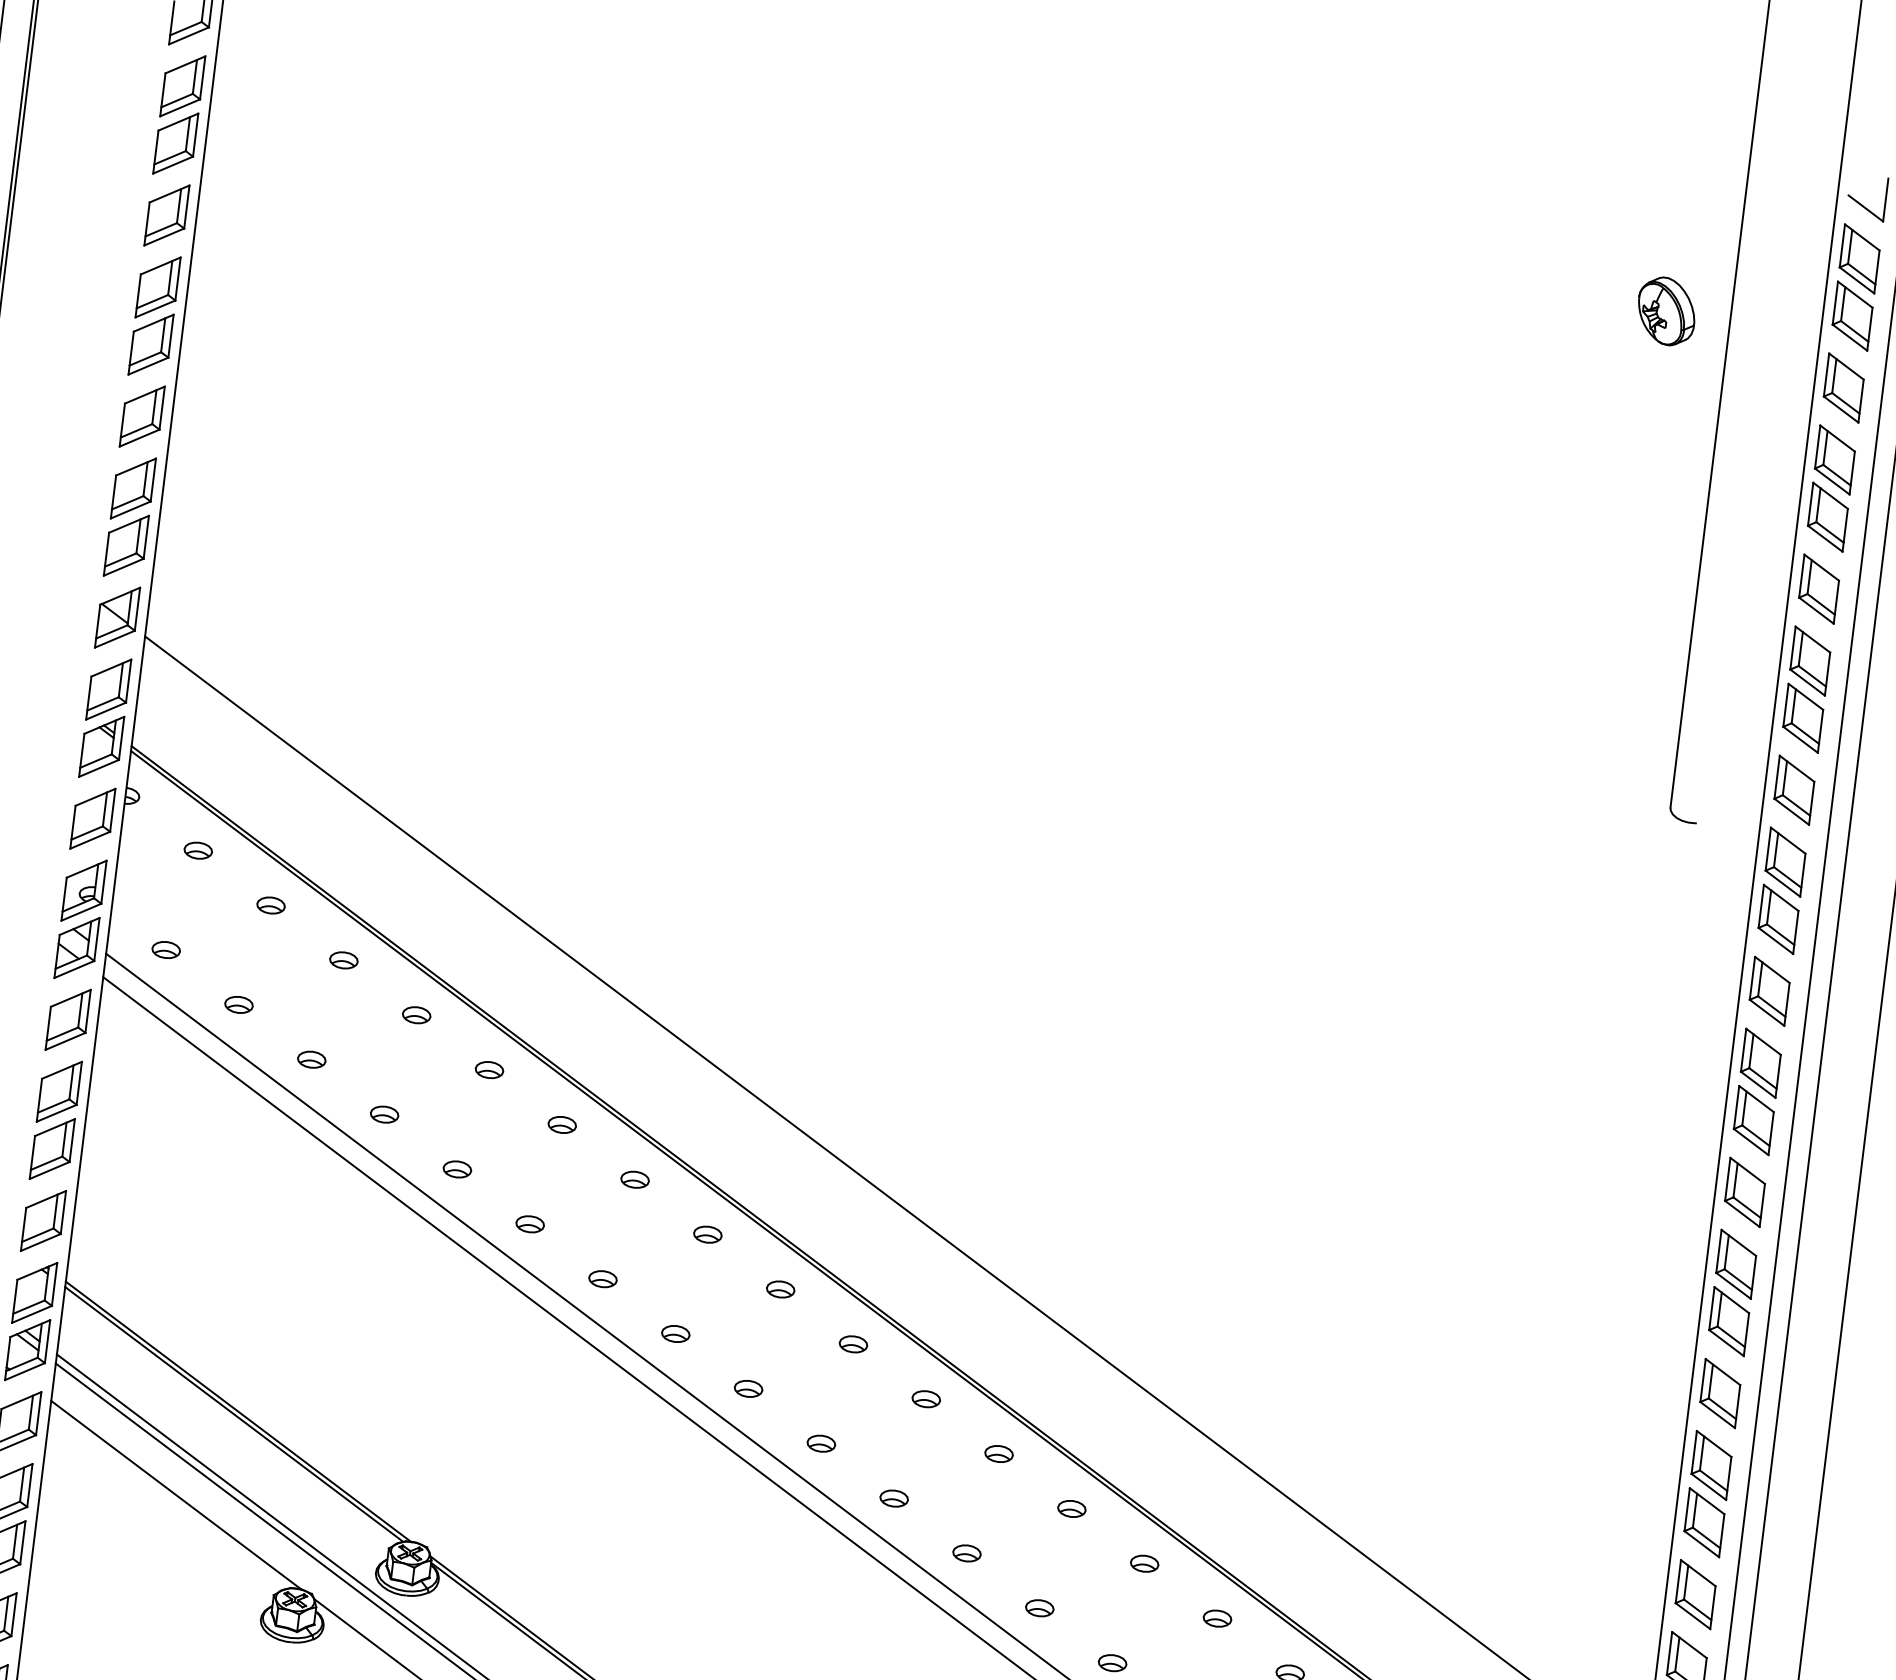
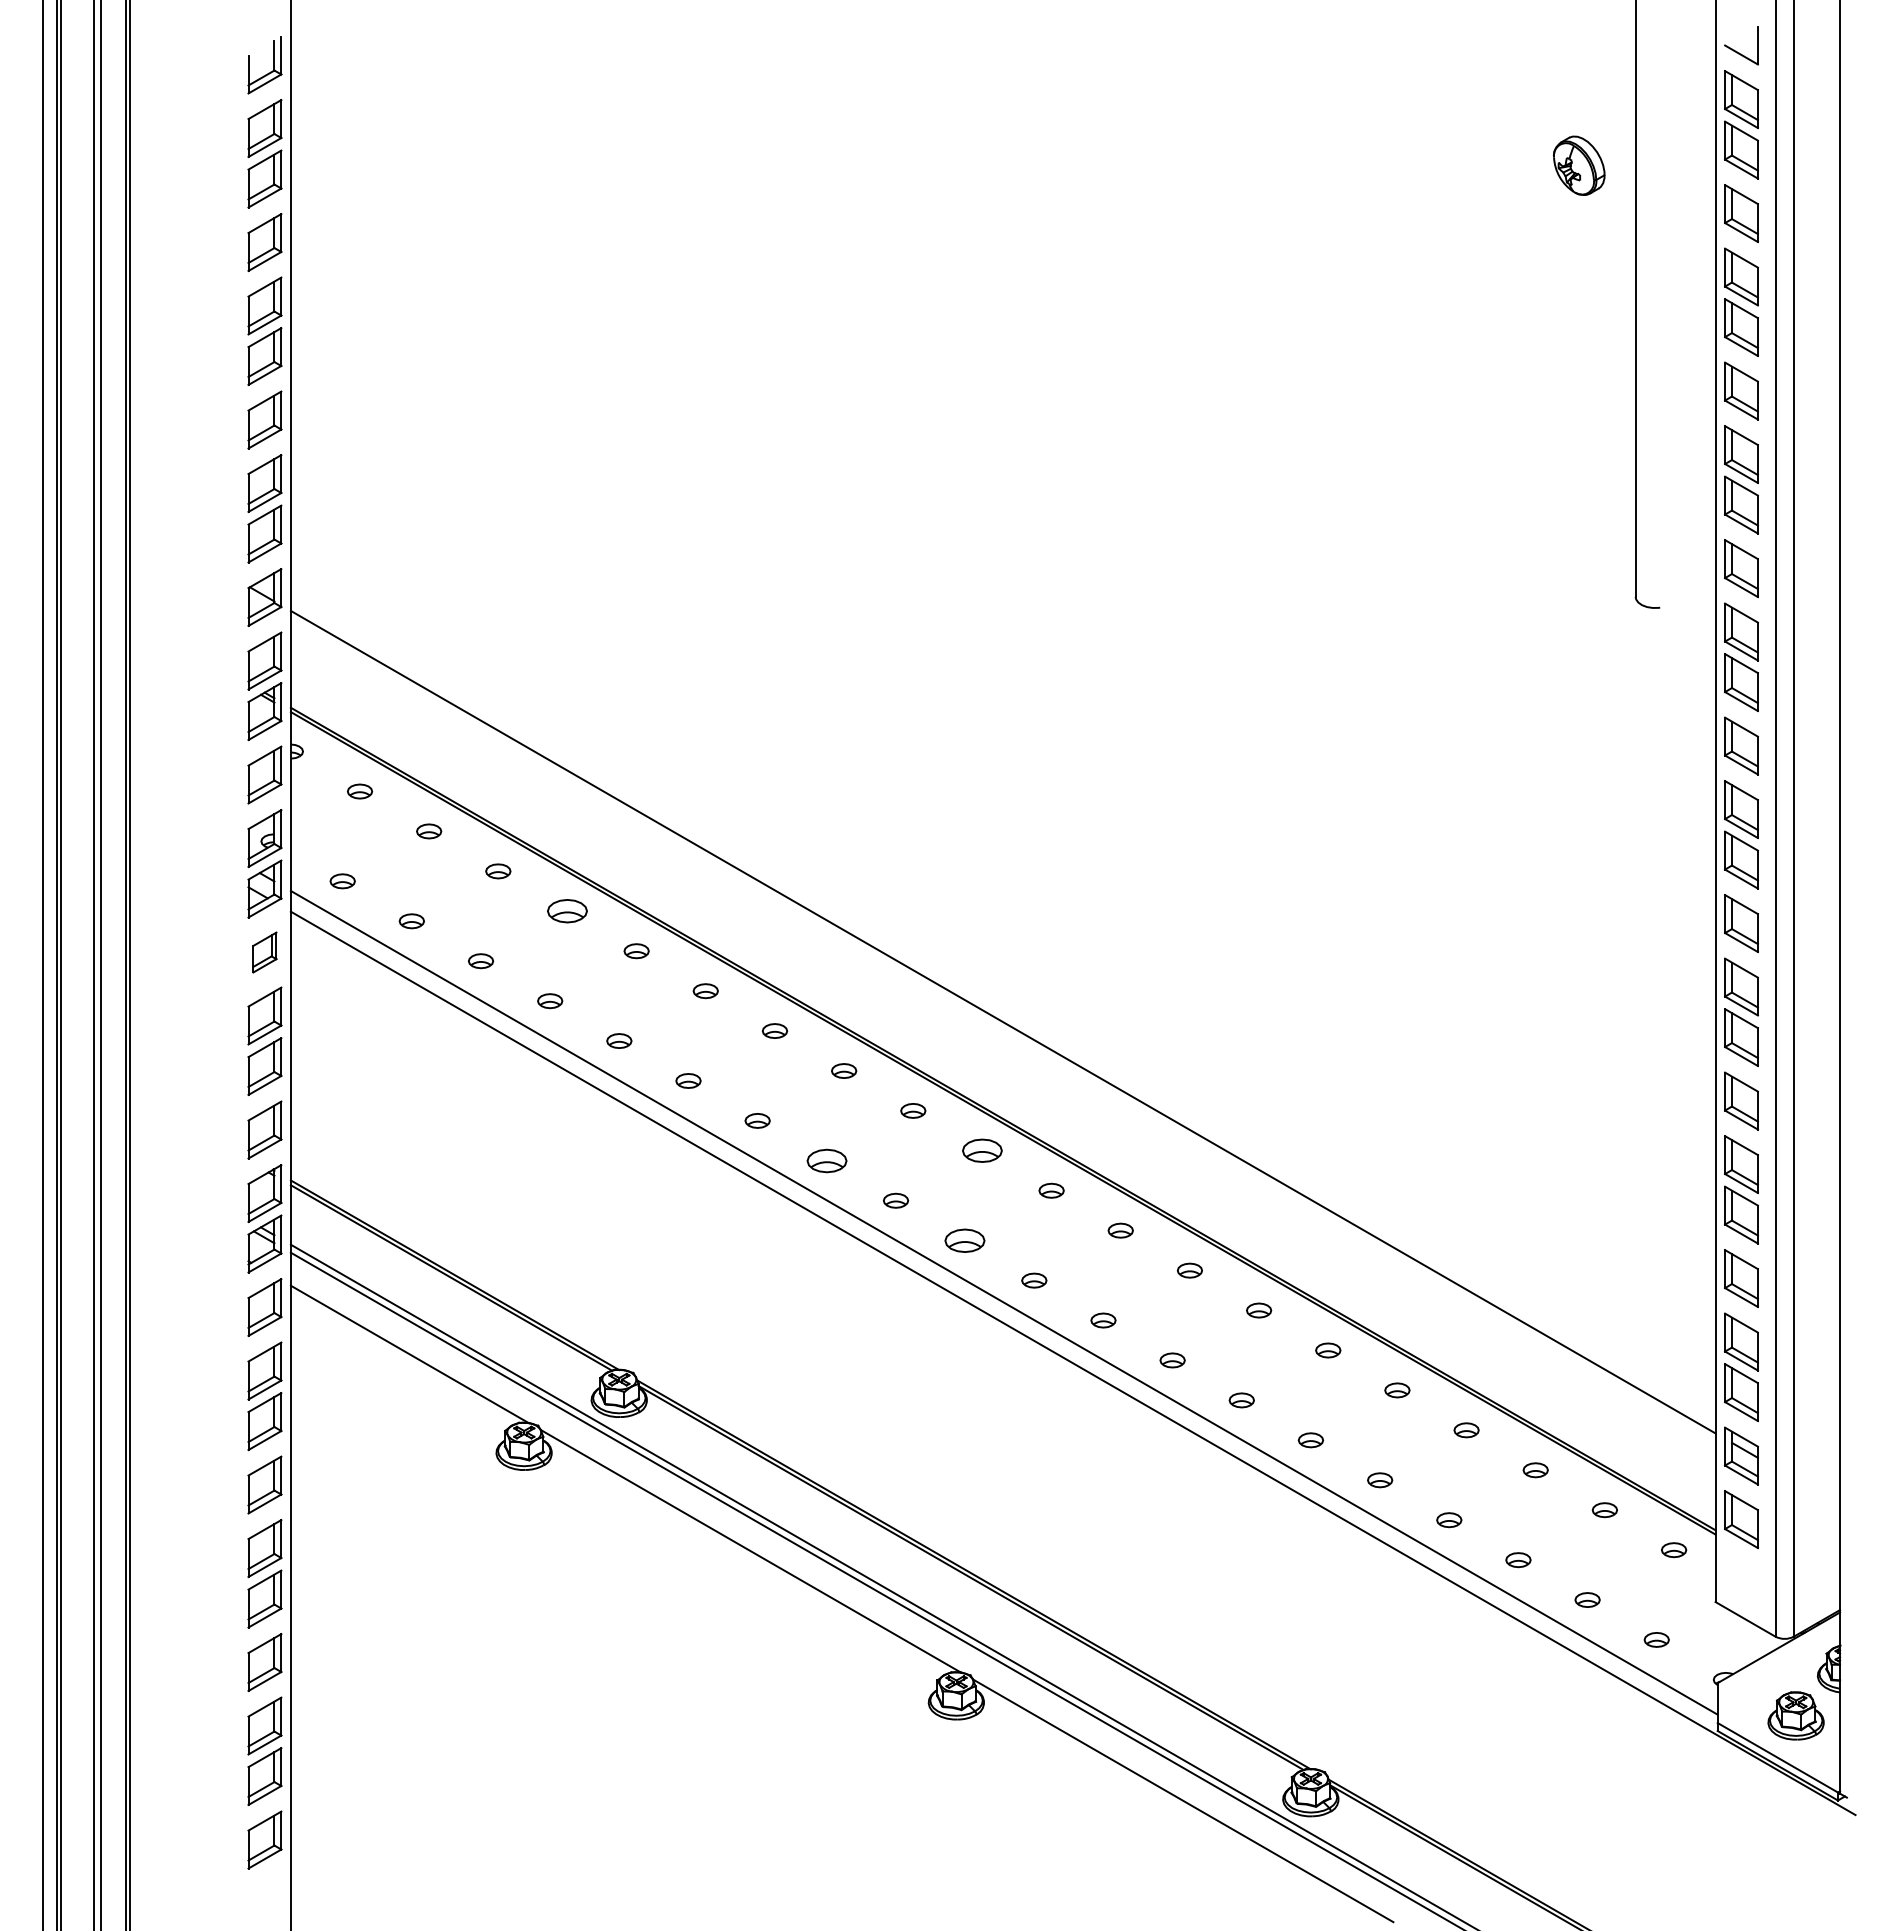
part: (416, 1015) -> (567, 911), size x1.6
part: (67, 1019) -> (264, 952), size x0.7
part: (675, 1333) -> (826, 1160), size x1.6
part: (853, 1343) -> (982, 1150), size x1.6
part: (821, 1443) -> (965, 1240), size x1.6

